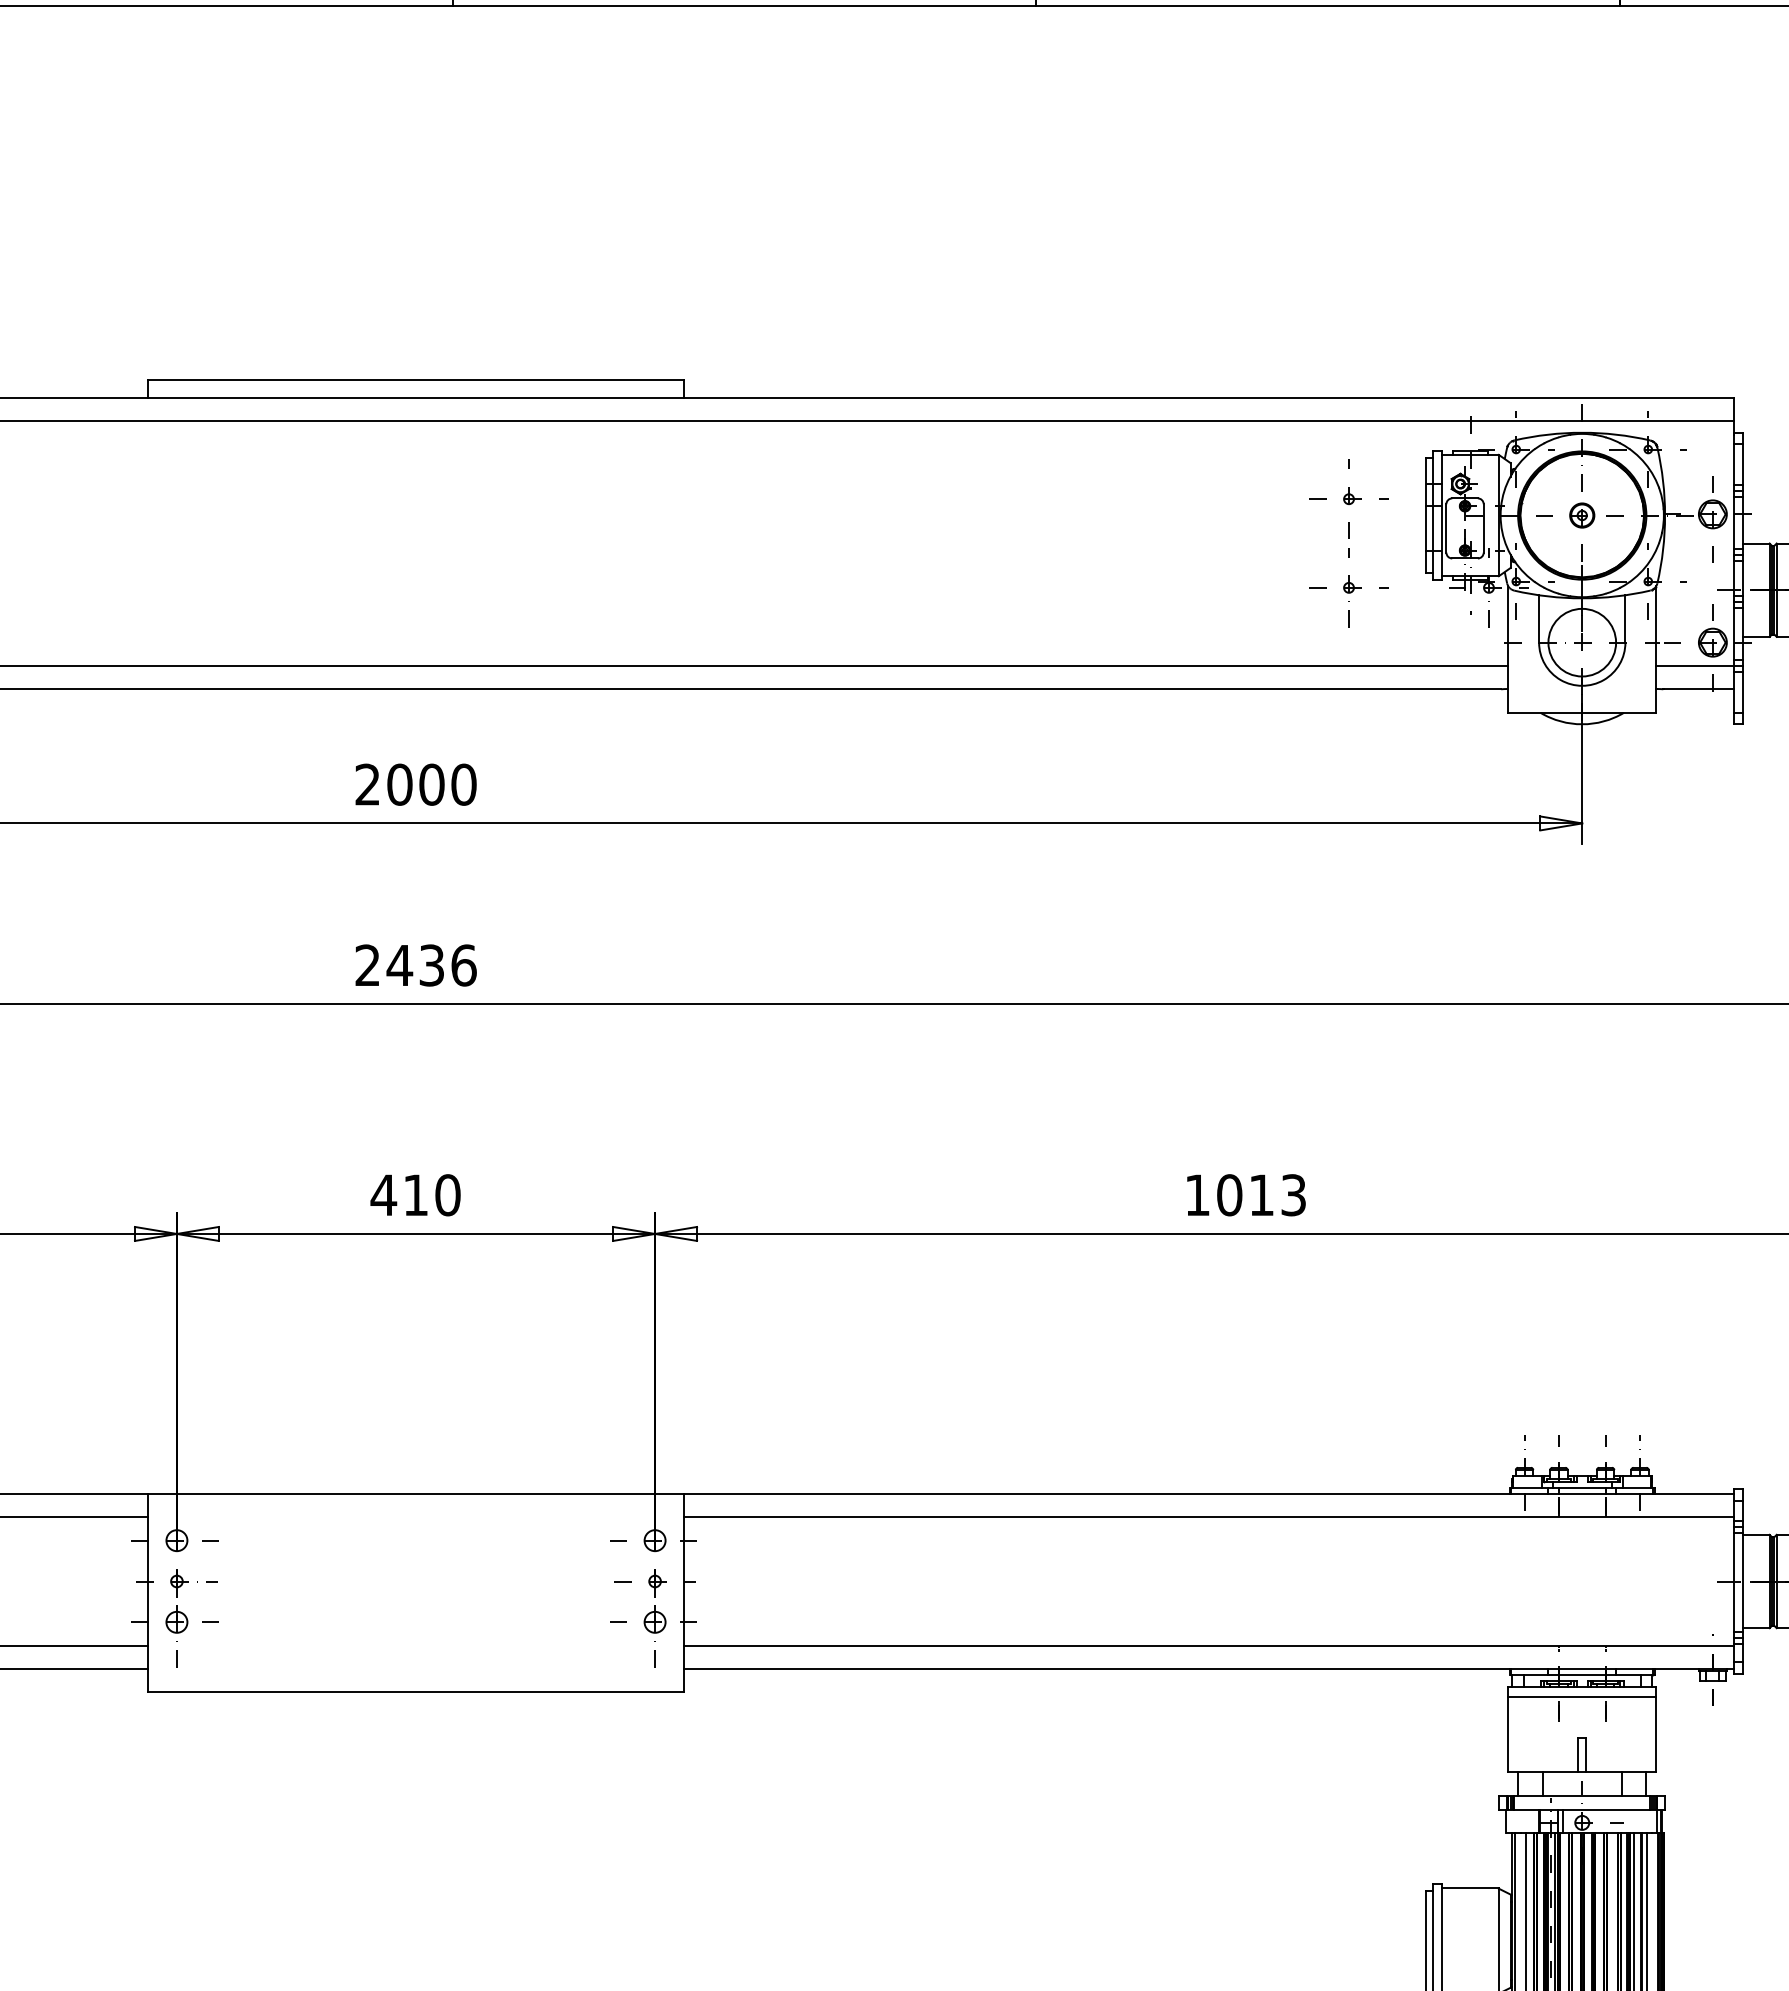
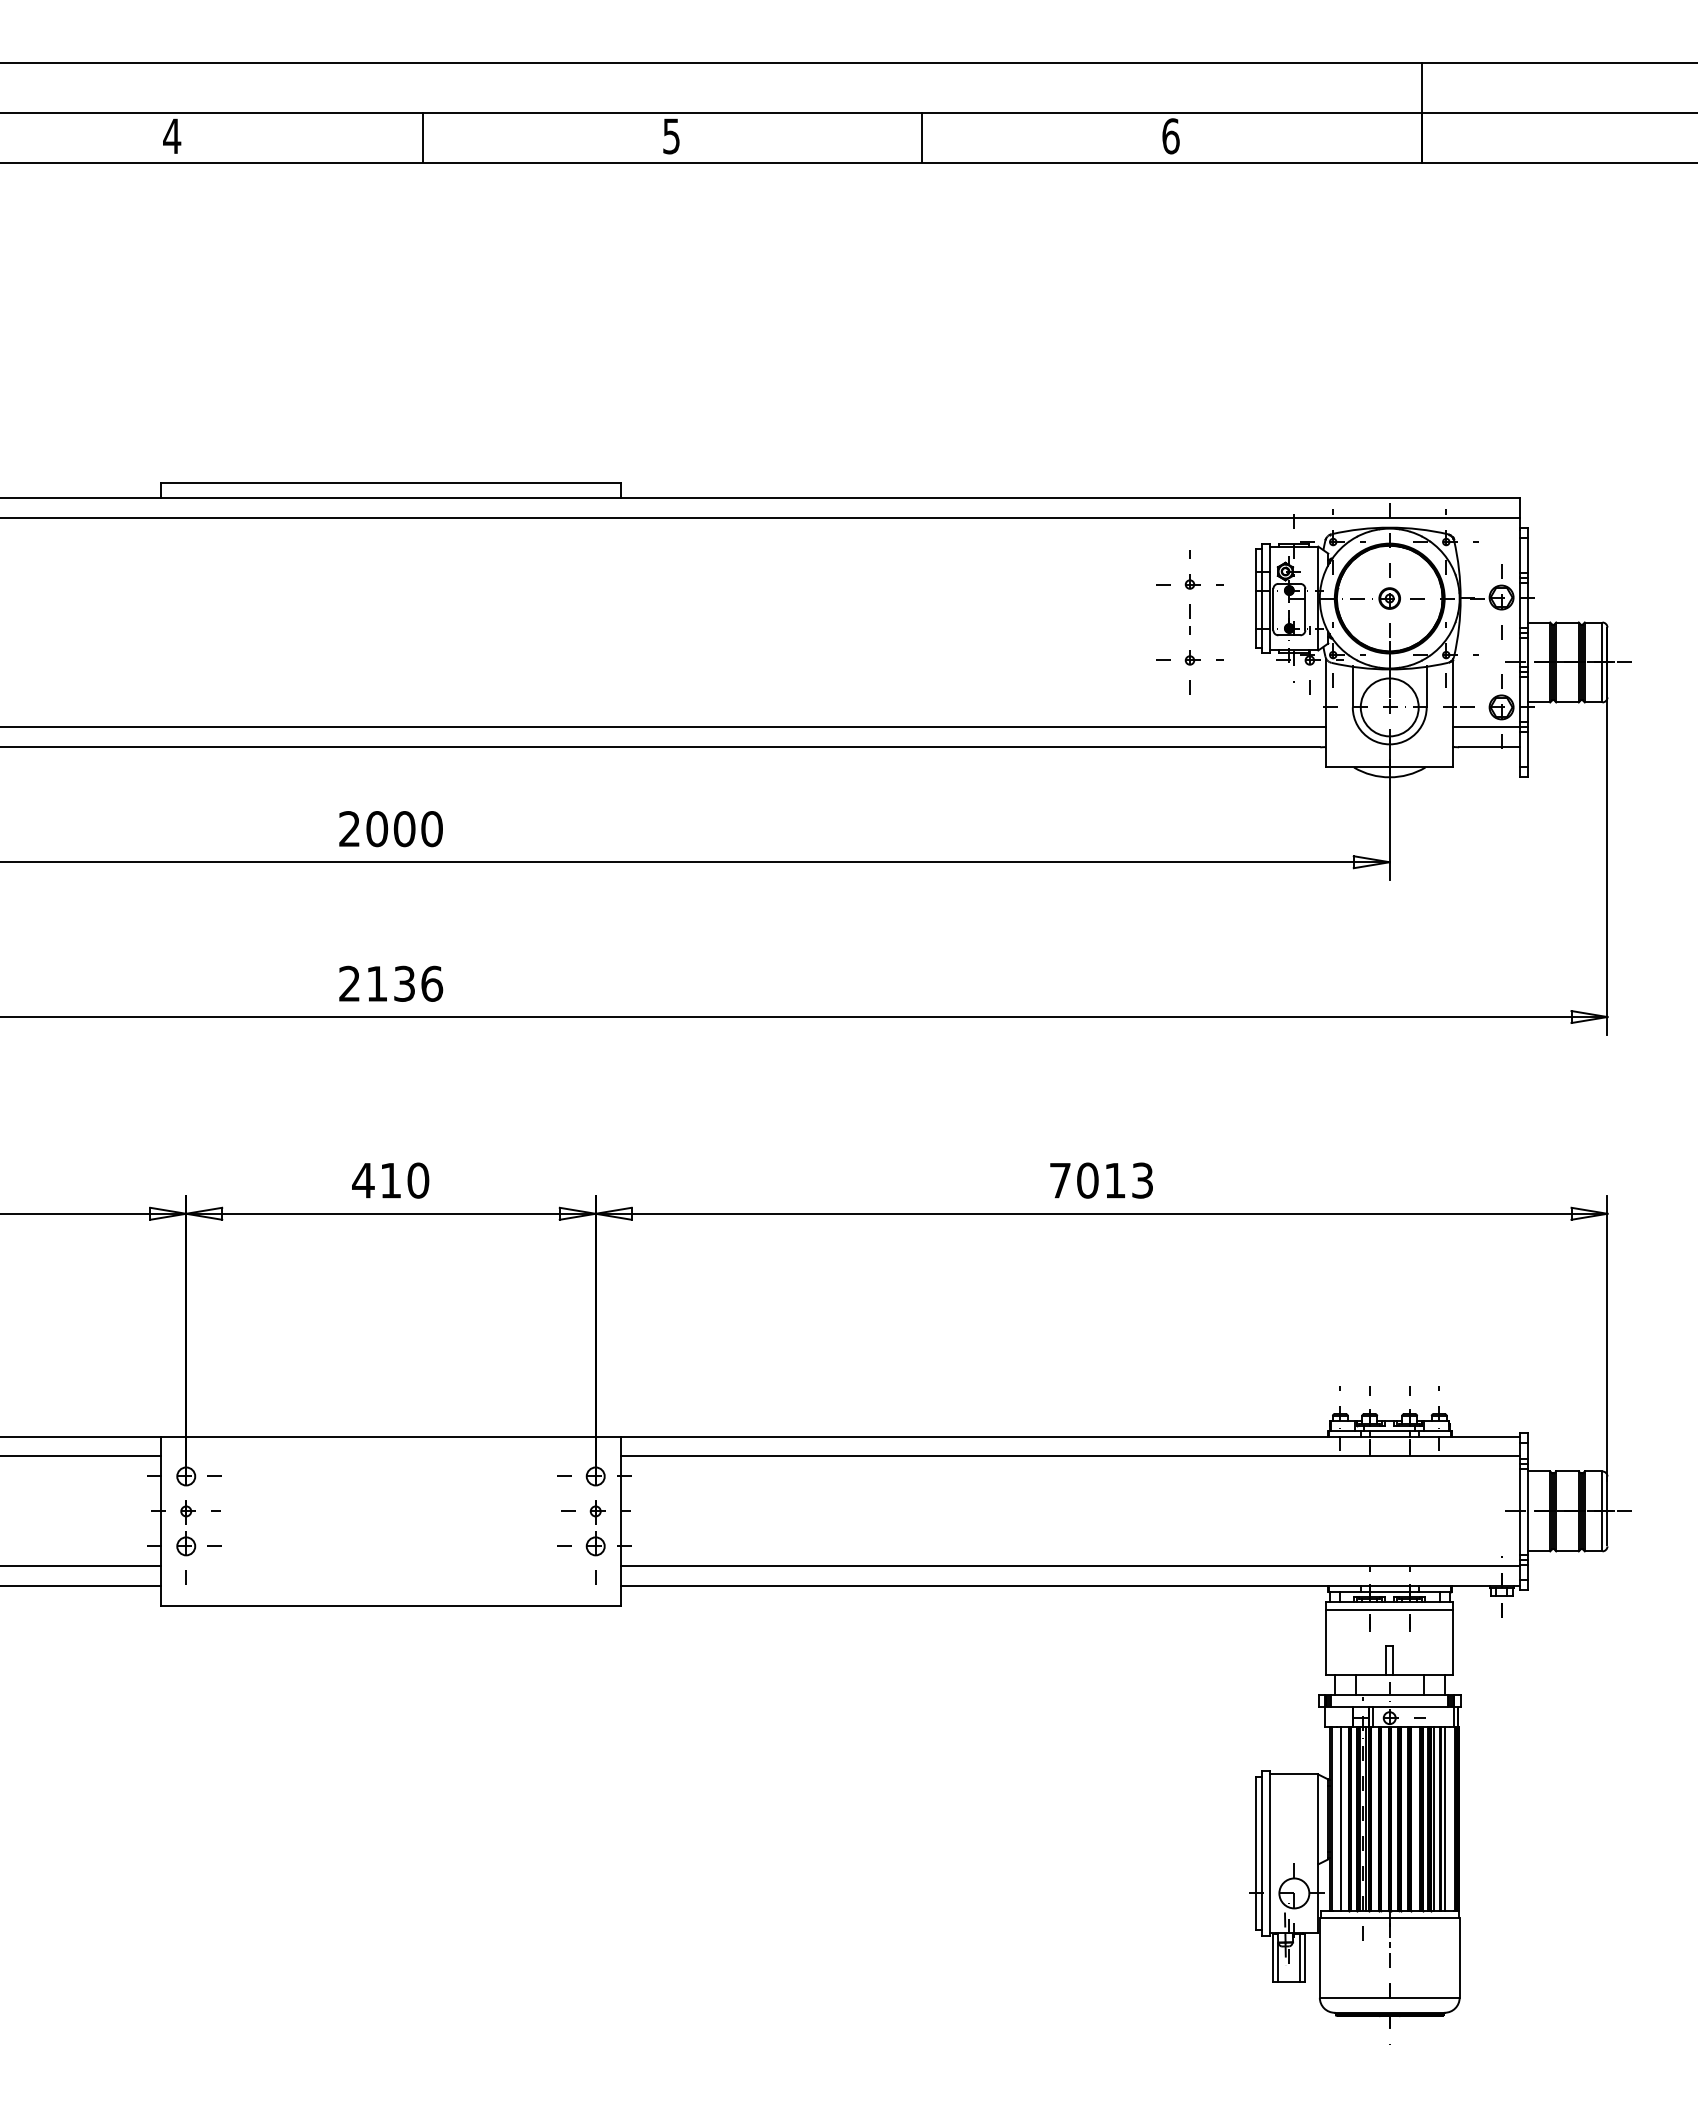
text: (399, 965) -> (376, 983), 2436 -> 2136
text: (1197, 1195) -> (1060, 1180), 1013 -> 7013

